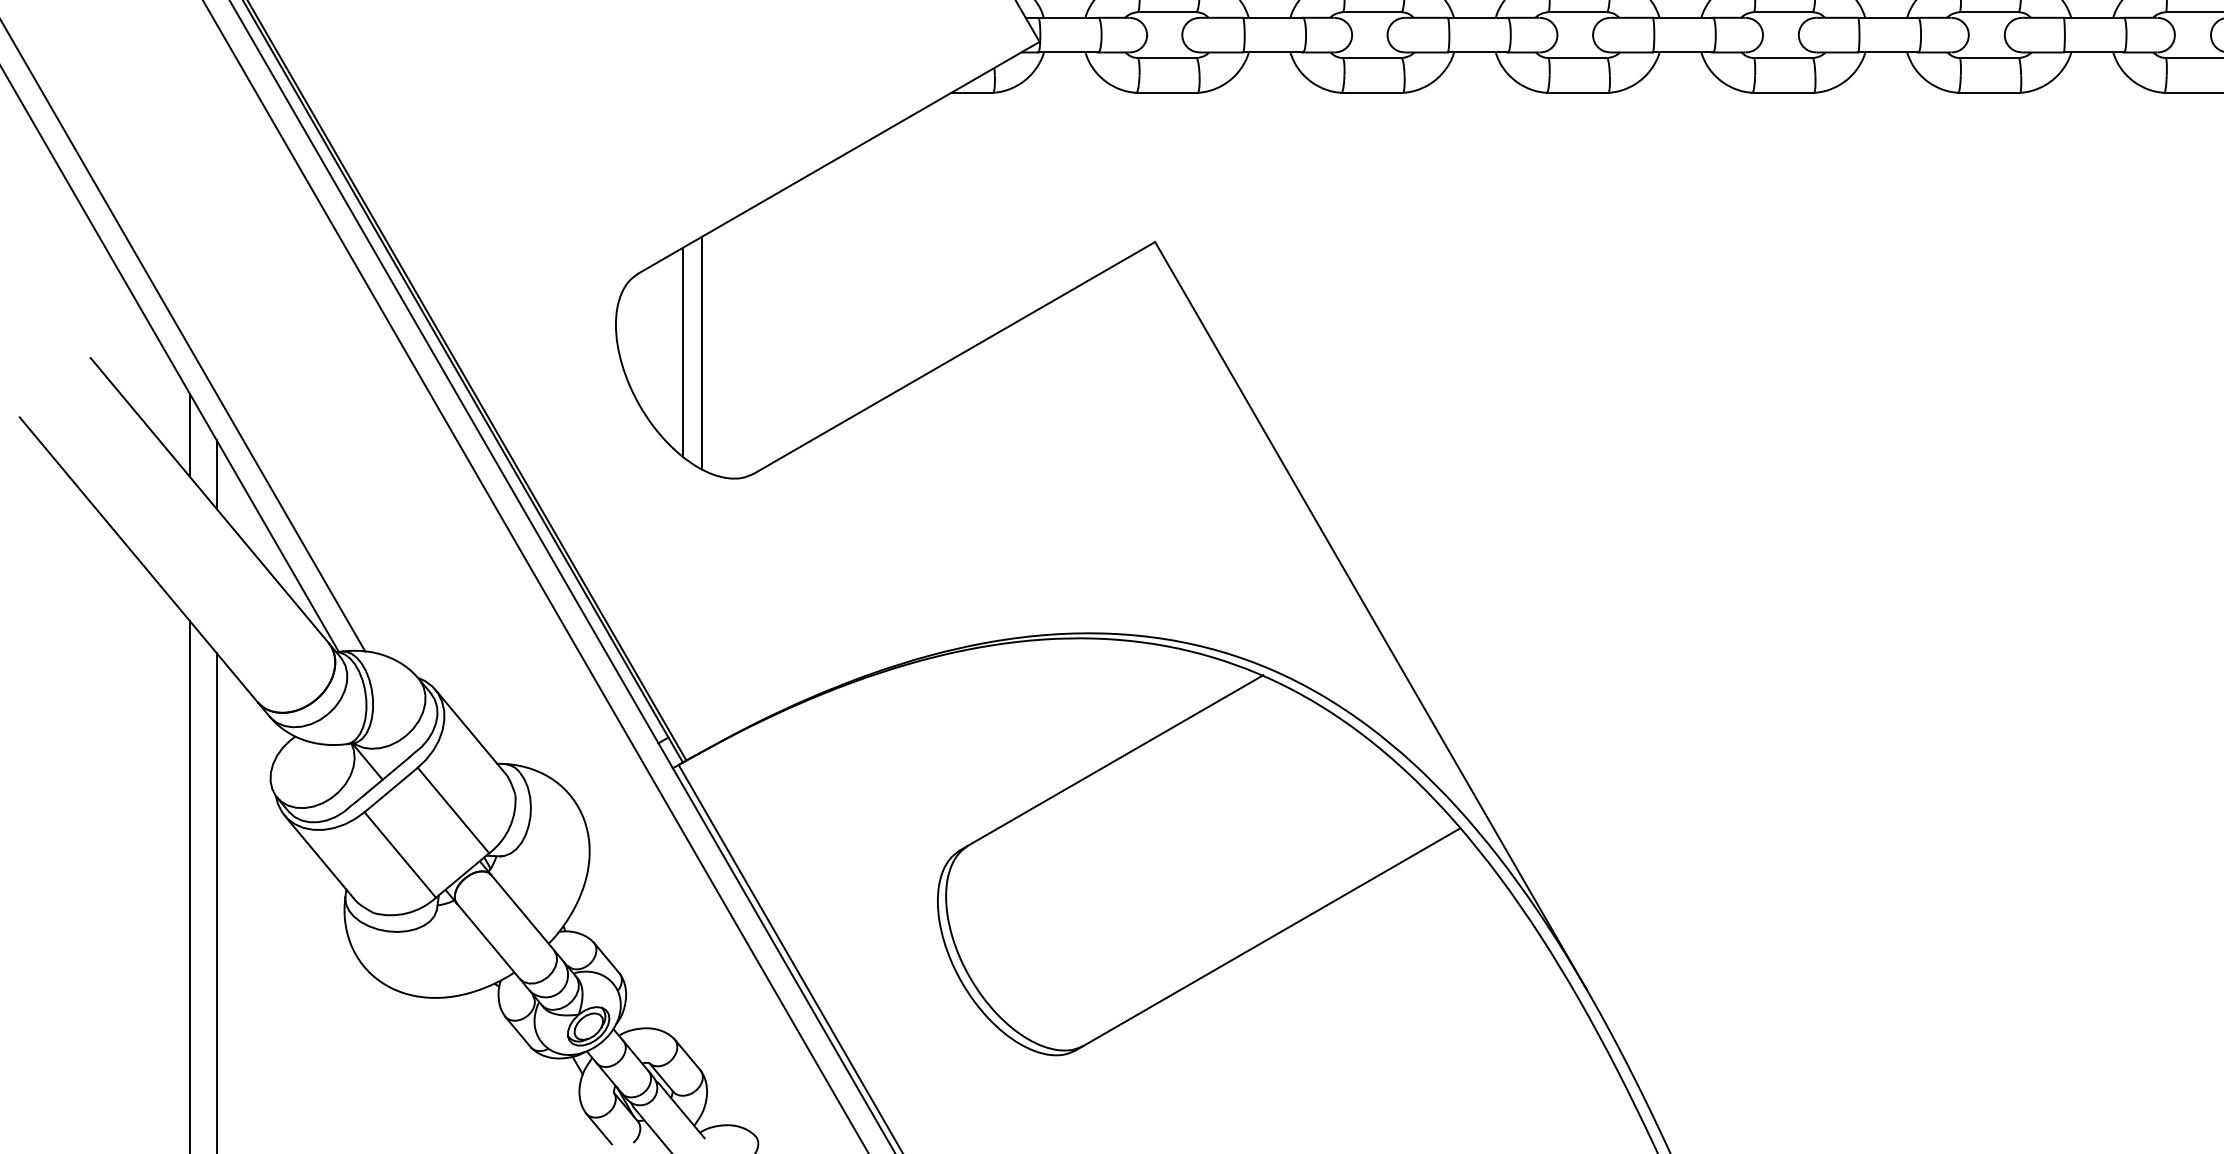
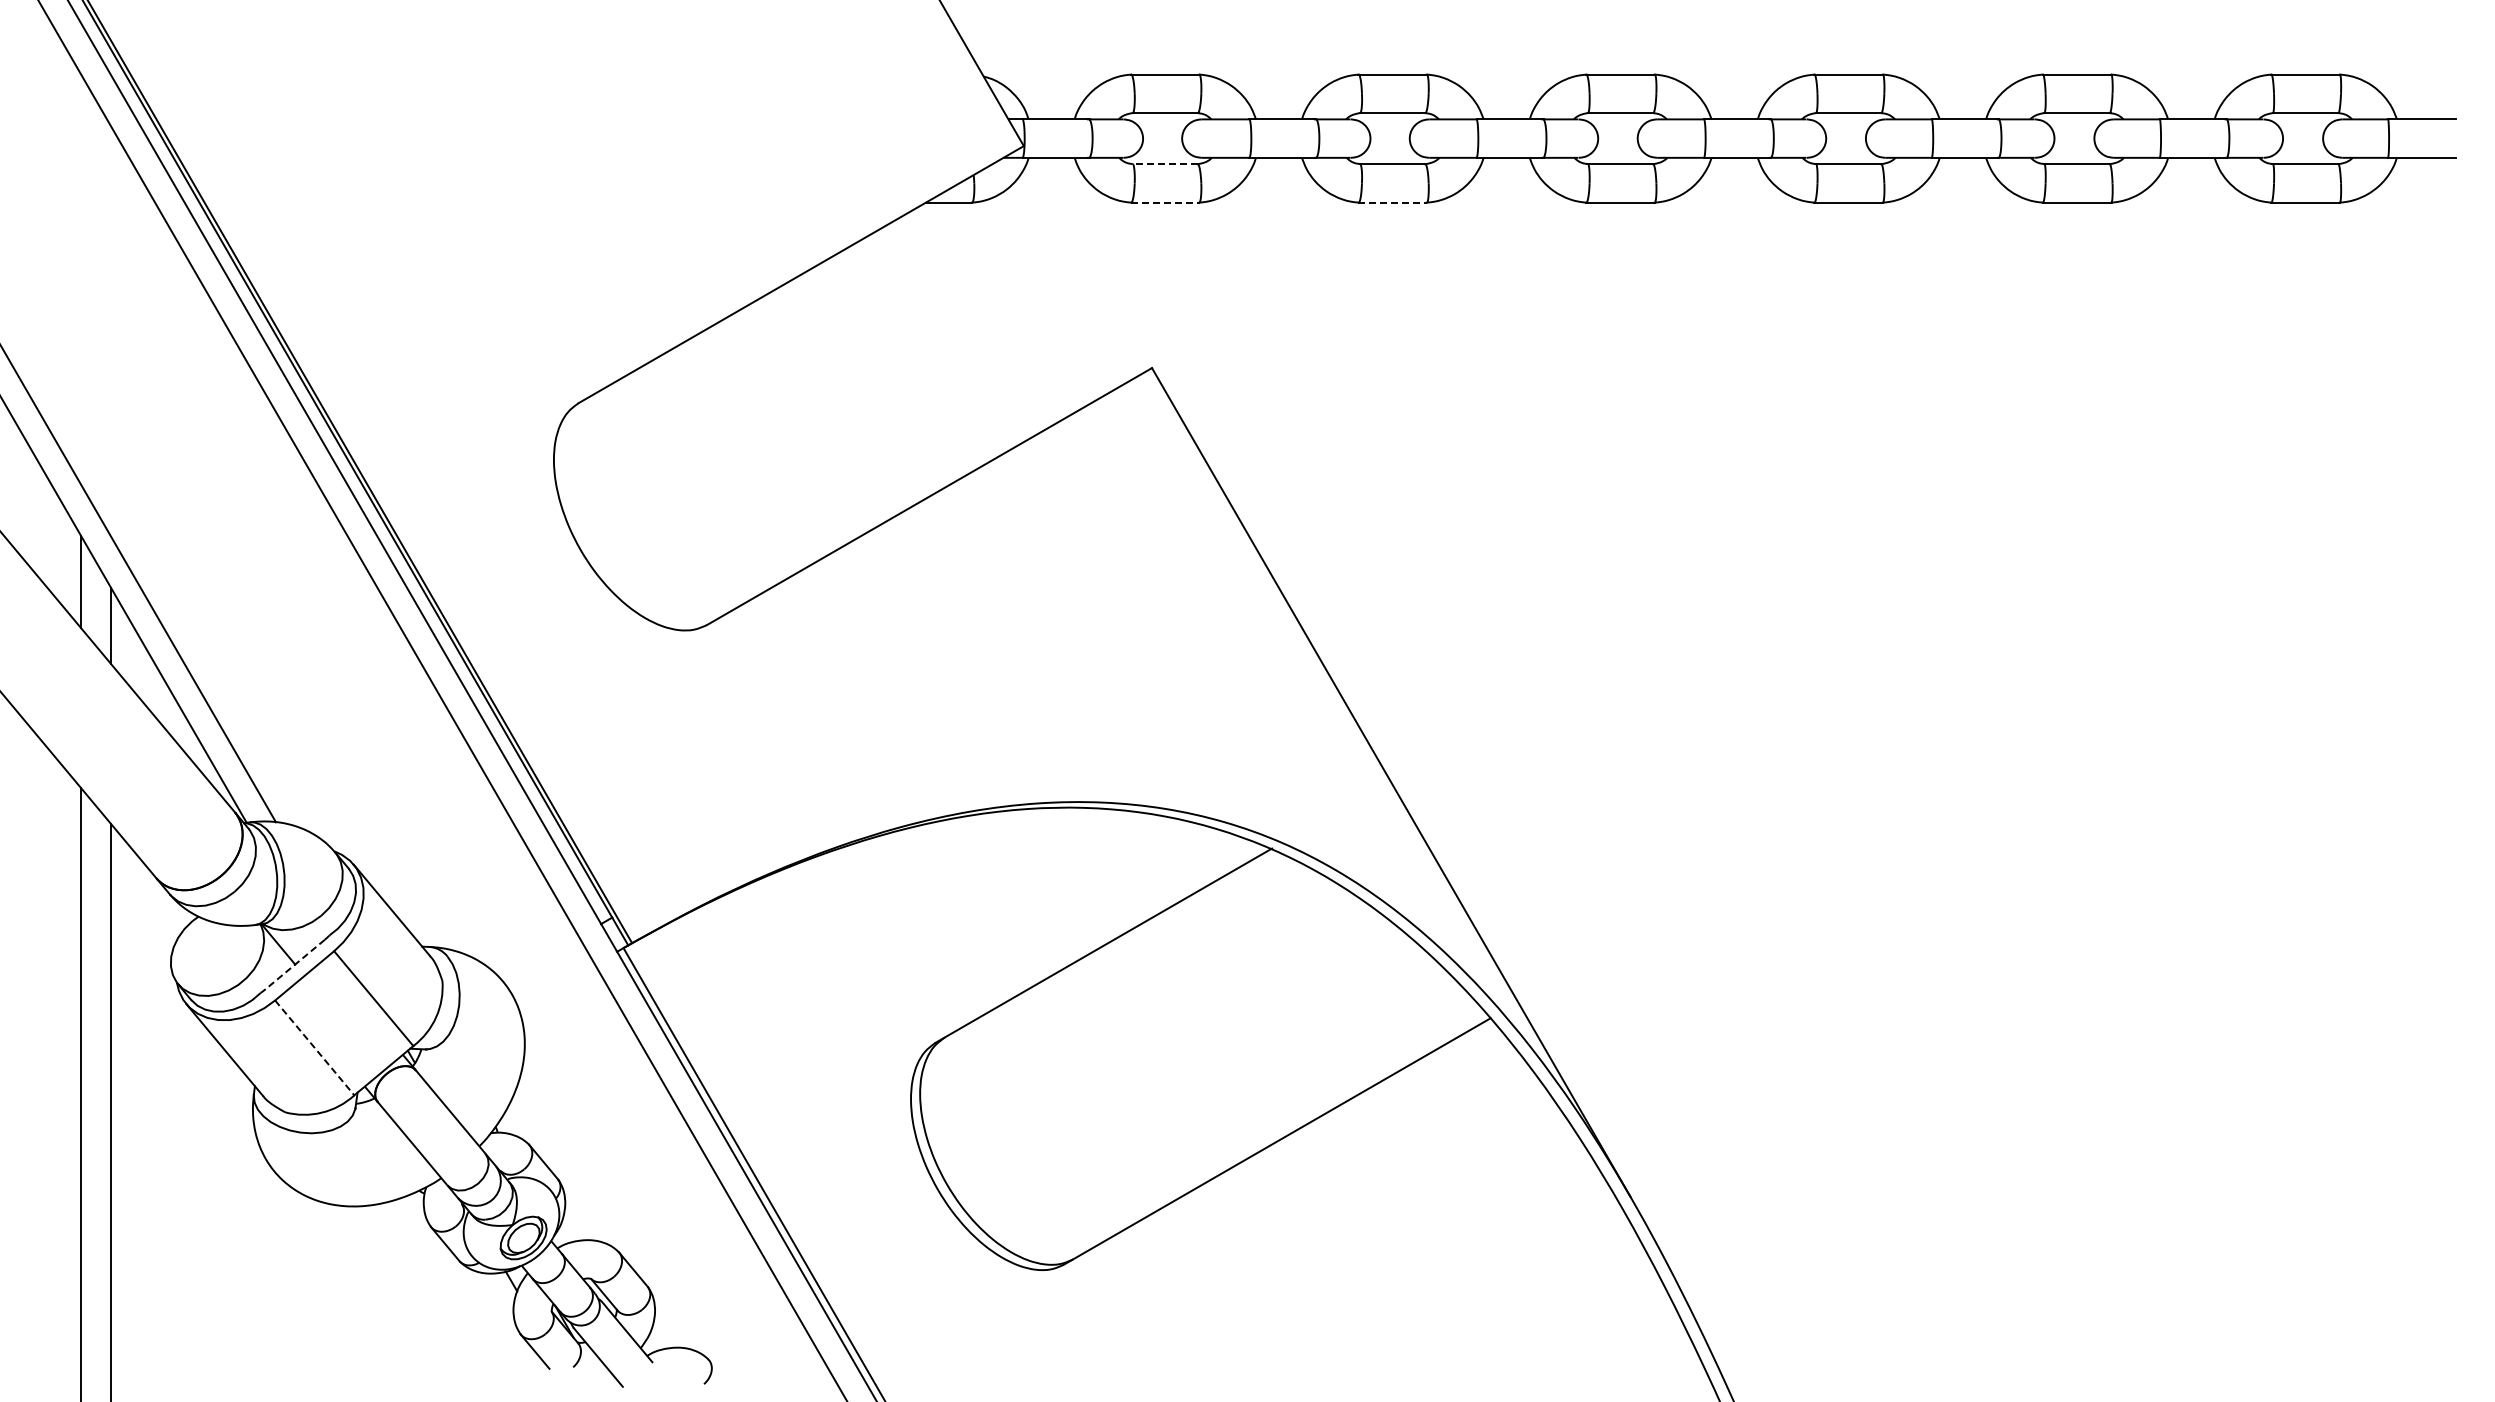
line: (1166, 58) -> (1164, 164), solid -> dashed
line: (1167, 92) -> (1165, 202), solid -> dashed
line: (1372, 92) -> (1393, 202), solid -> dashed
line: (682, 352) -> (627, 490), removed
line: (701, 352) -> (648, 490), removed
line: (382, 779) -> (294, 964), solid -> dashed
line: (400, 854) -> (314, 1047), solid -> dashed

